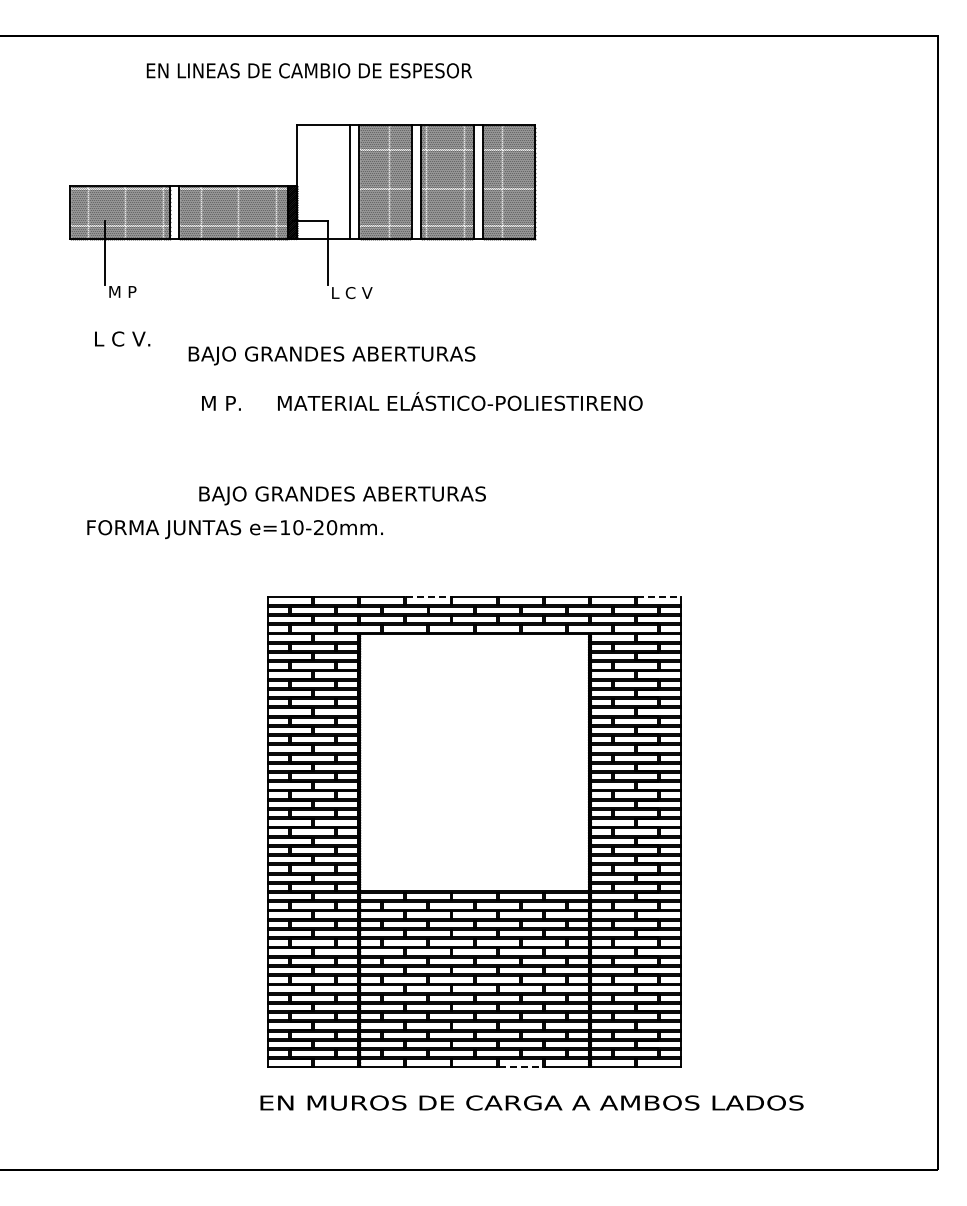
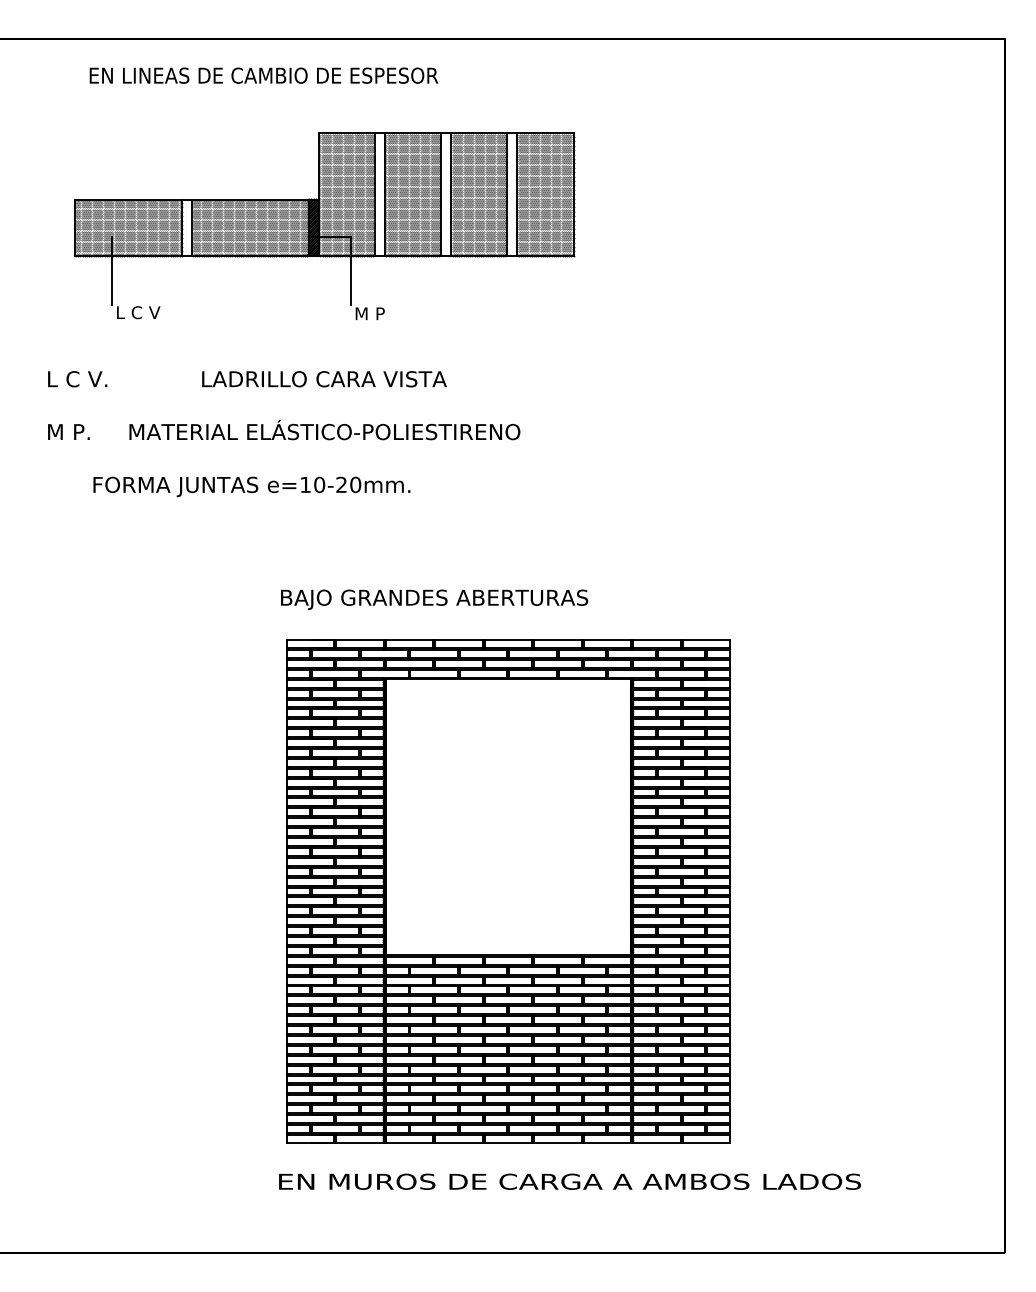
text: (308, 70) -> (262, 75), moved
hatch: (323, 181) -> (346, 194), added
text: (130, 291) -> (139, 312), M P -> L C V
text: (352, 292) -> (377, 313), L C V -> M P
text: (122, 338) -> (77, 378), moved
text: (332, 355) -> (356, 380), BAJO GRANDES ABERTURAS -> LADRILLO CARA VISTA
text: (422, 401) -> (284, 430), moved
text: (342, 495) -> (434, 599), moved
text: (234, 529) -> (251, 486), moved
line: (428, 597) -> (459, 640), dashed -> solid
line: (659, 597) -> (706, 640), dashed -> solid
line: (521, 1066) -> (558, 1142), dashed -> solid

